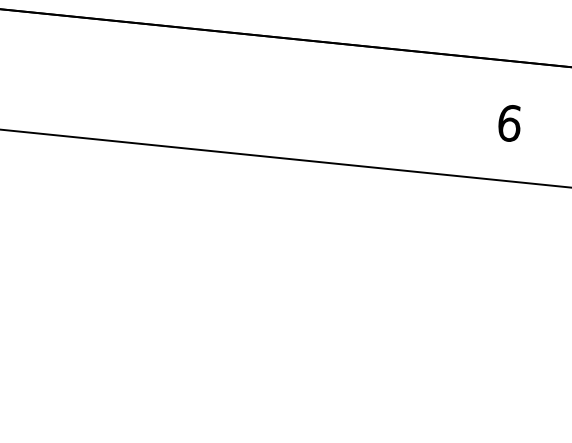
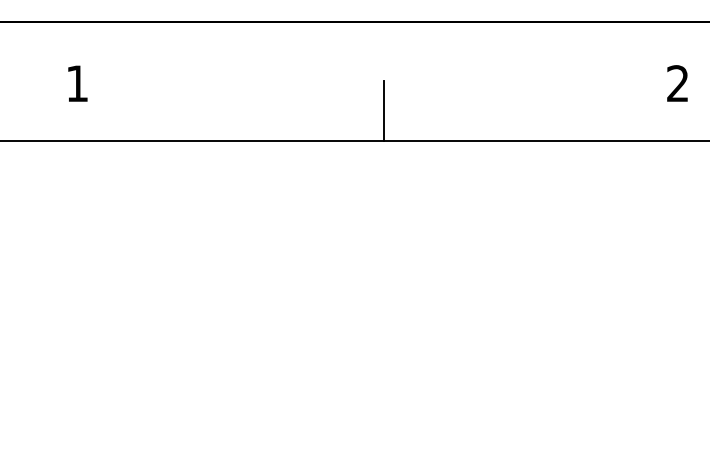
line: (213, 121) -> (383, 111), added
text: (510, 123) -> (678, 83), 6 -> 2

